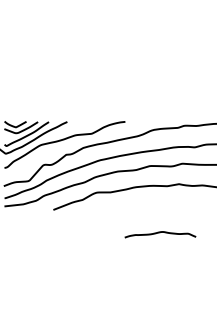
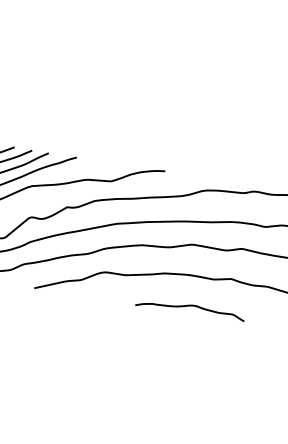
curve: (160, 233) -> (190, 307), moved

